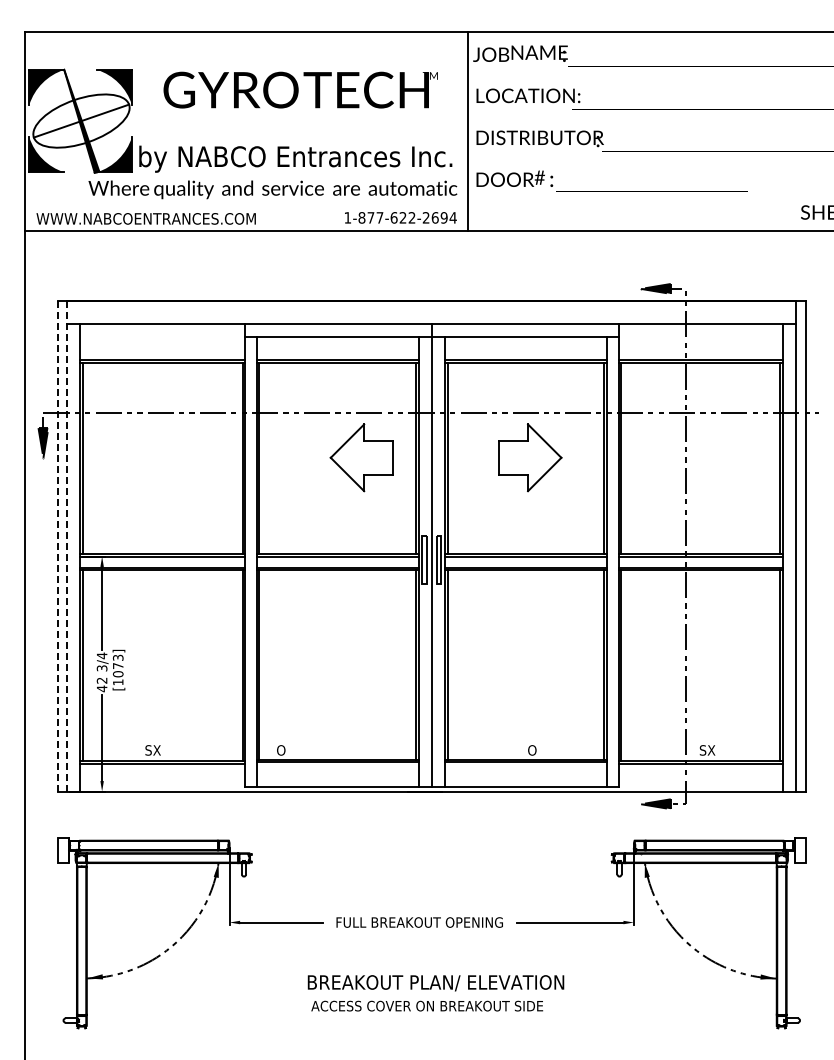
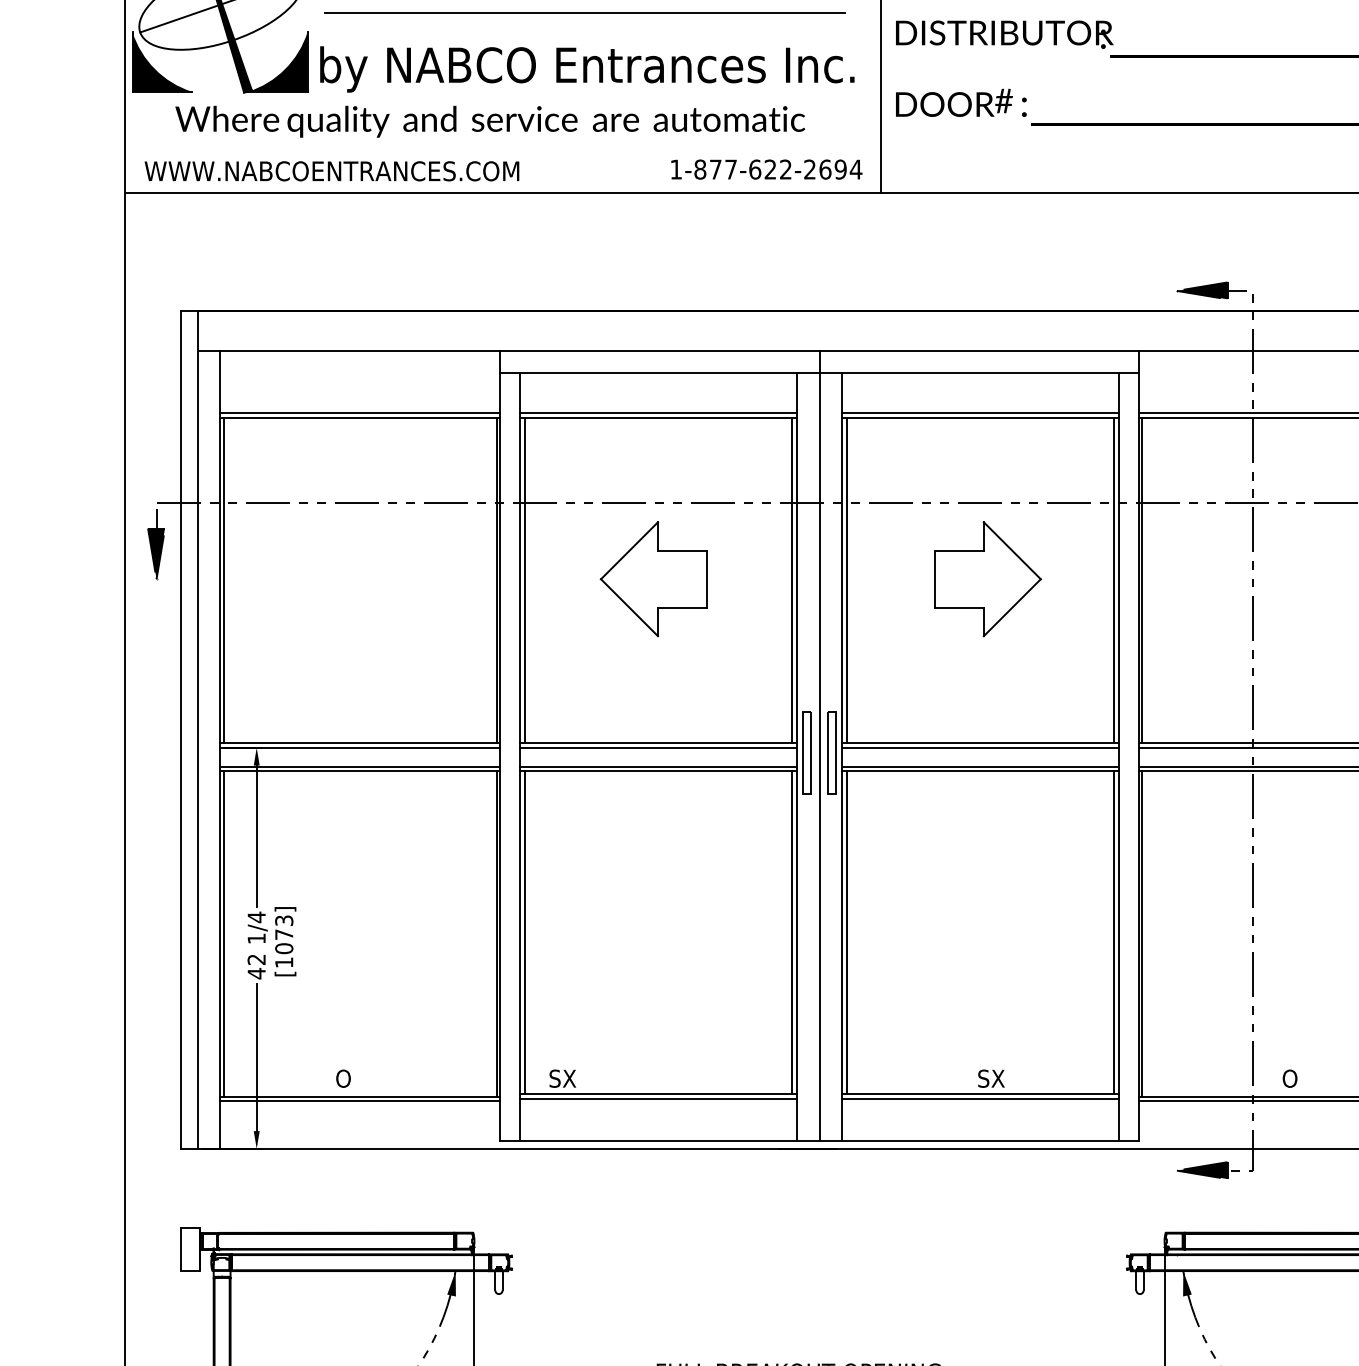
line: (294, 126) -> (585, 13), added
text: (272, 189) -> (489, 121), moved
part: (361, 457) -> (653, 578), moved
line: (57, 546) -> (180, 730), dashed -> solid
line: (67, 546) -> (197, 730), dashed -> solid
text: (101, 668) -> (255, 938), 3/4 -> 1/4
text: (152, 750) -> (342, 1078), SX -> O
text: (281, 750) -> (562, 1078), O -> SX
text: (532, 750) -> (991, 1078), O -> SX
text: (707, 750) -> (1290, 1078), SX -> O

